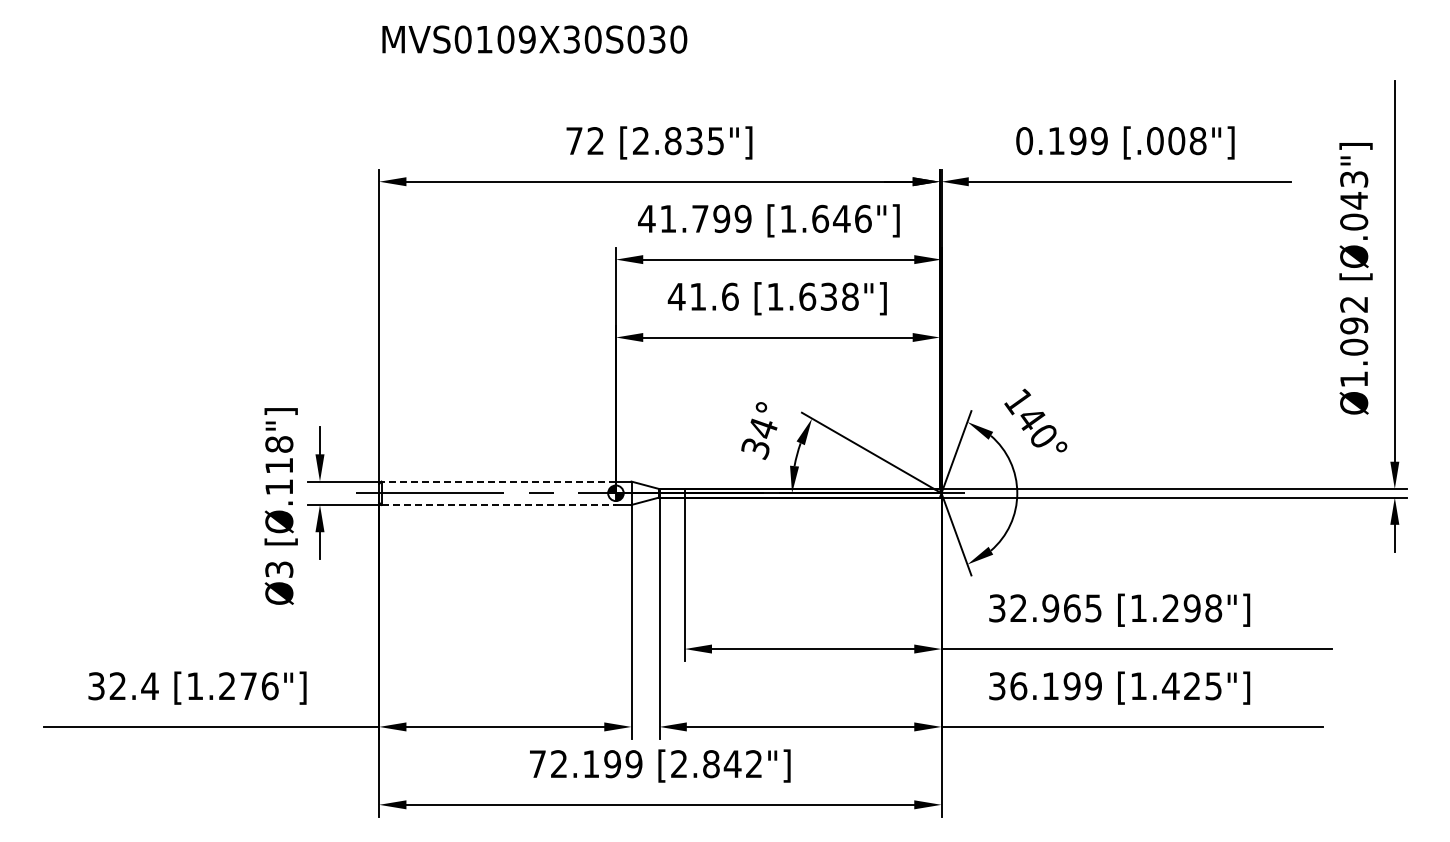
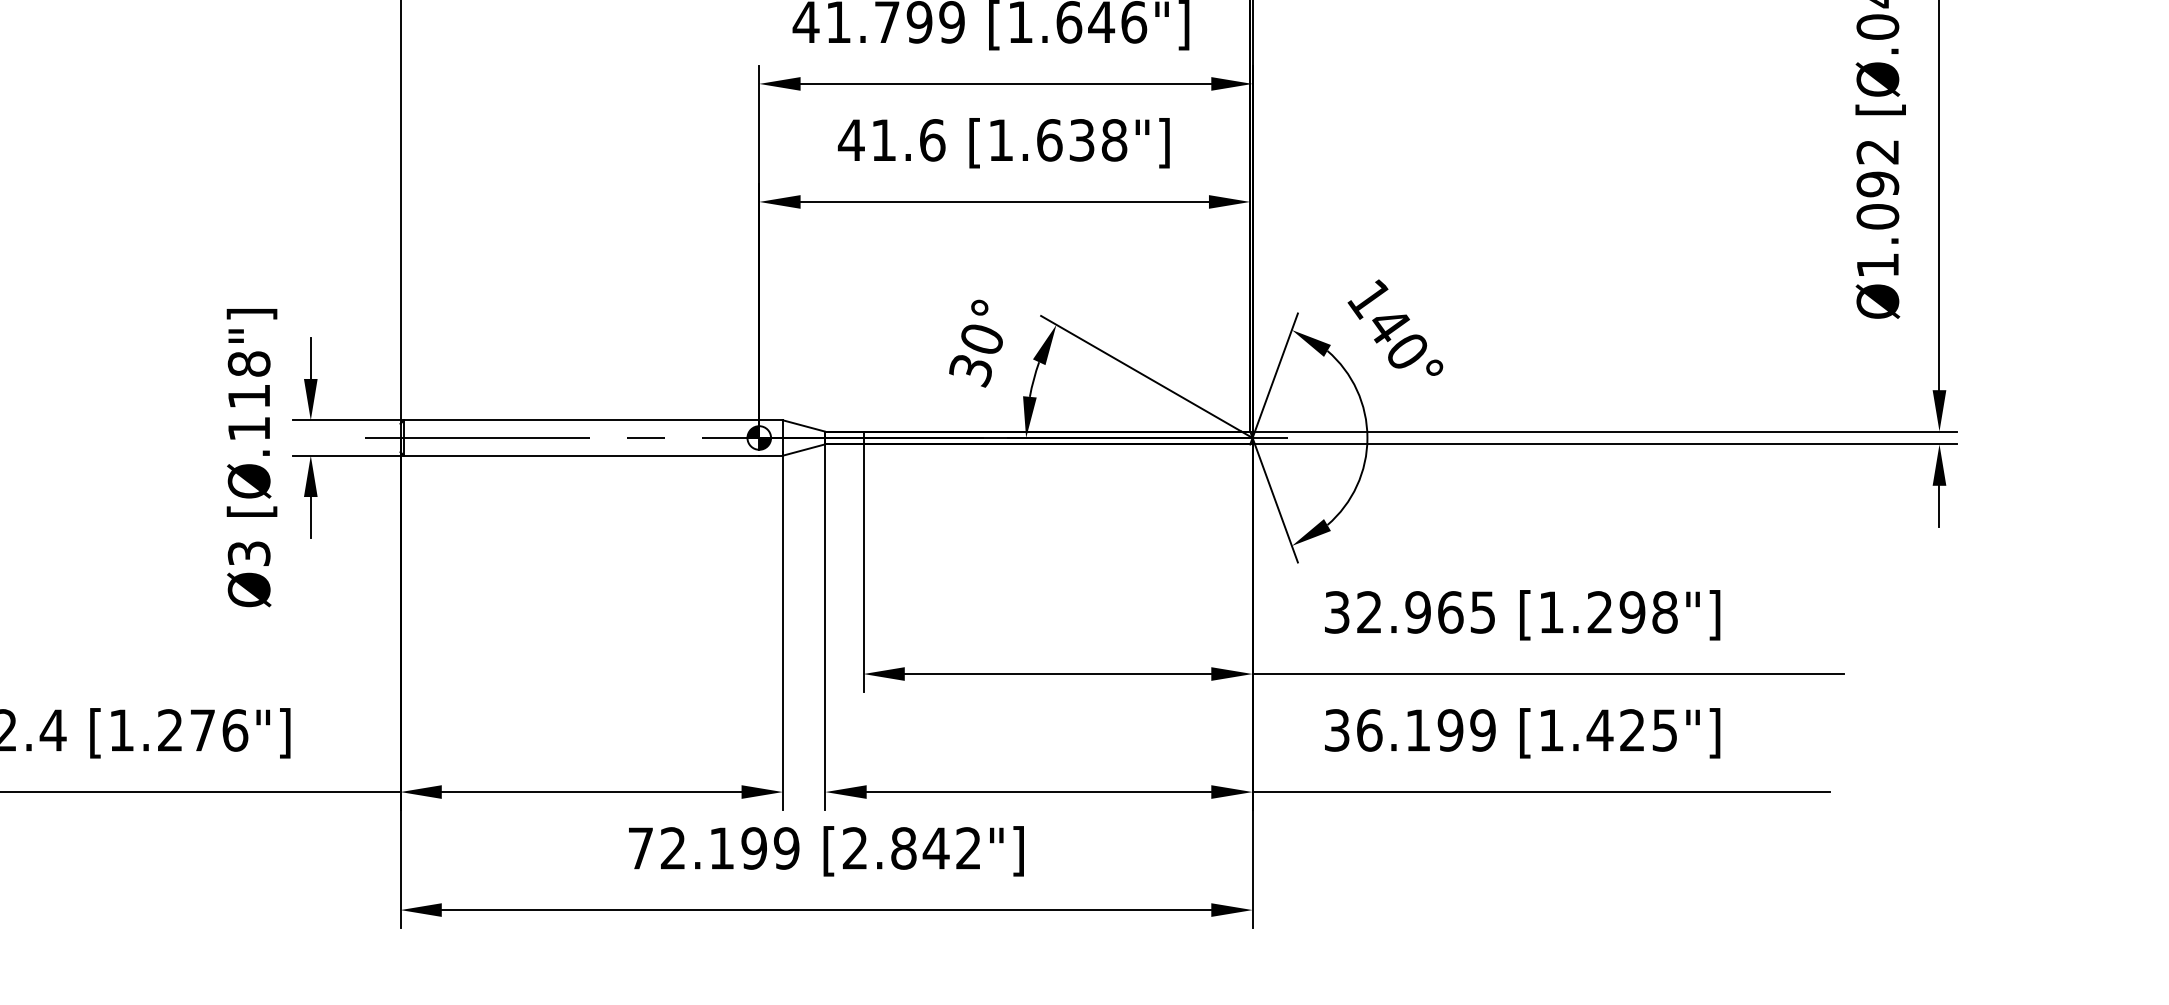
text: (763, 428) -> (982, 339), 34° -> 30°
line: (498, 481) -> (581, 420), dashed -> solid
line: (499, 504) -> (582, 454), dashed -> solid

